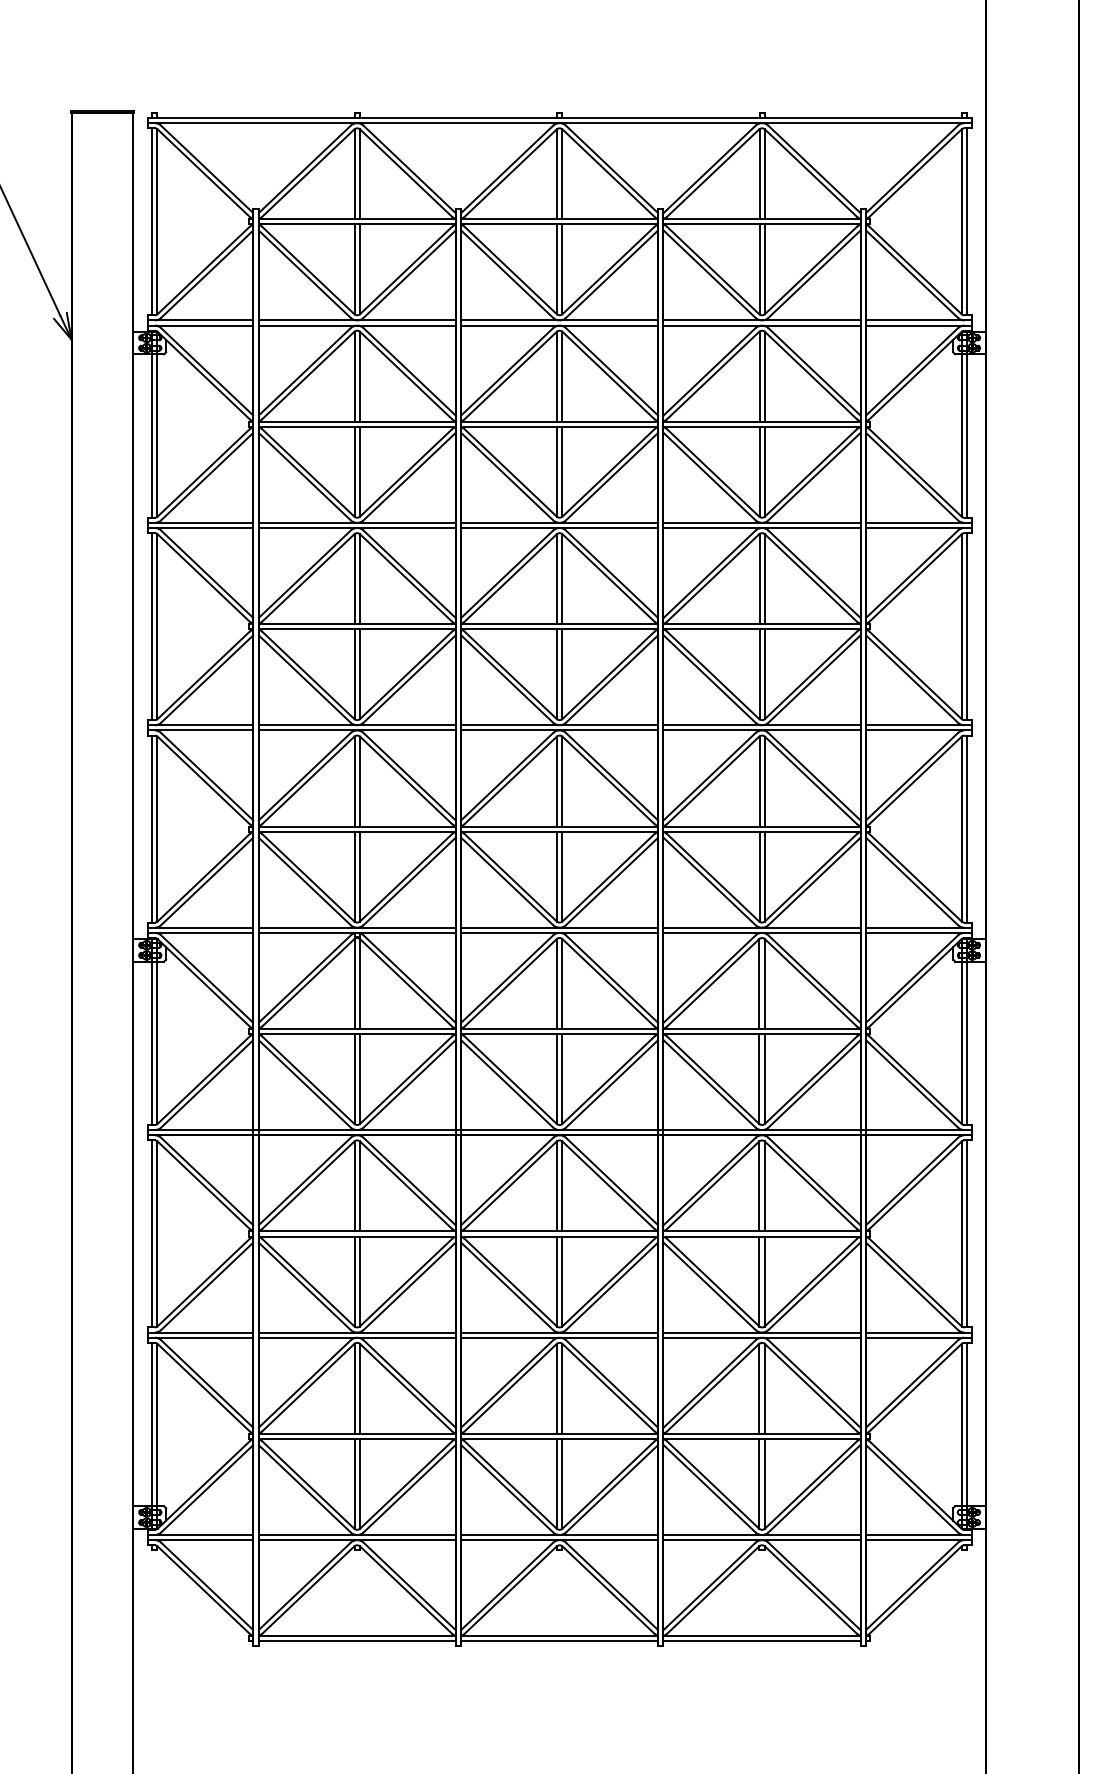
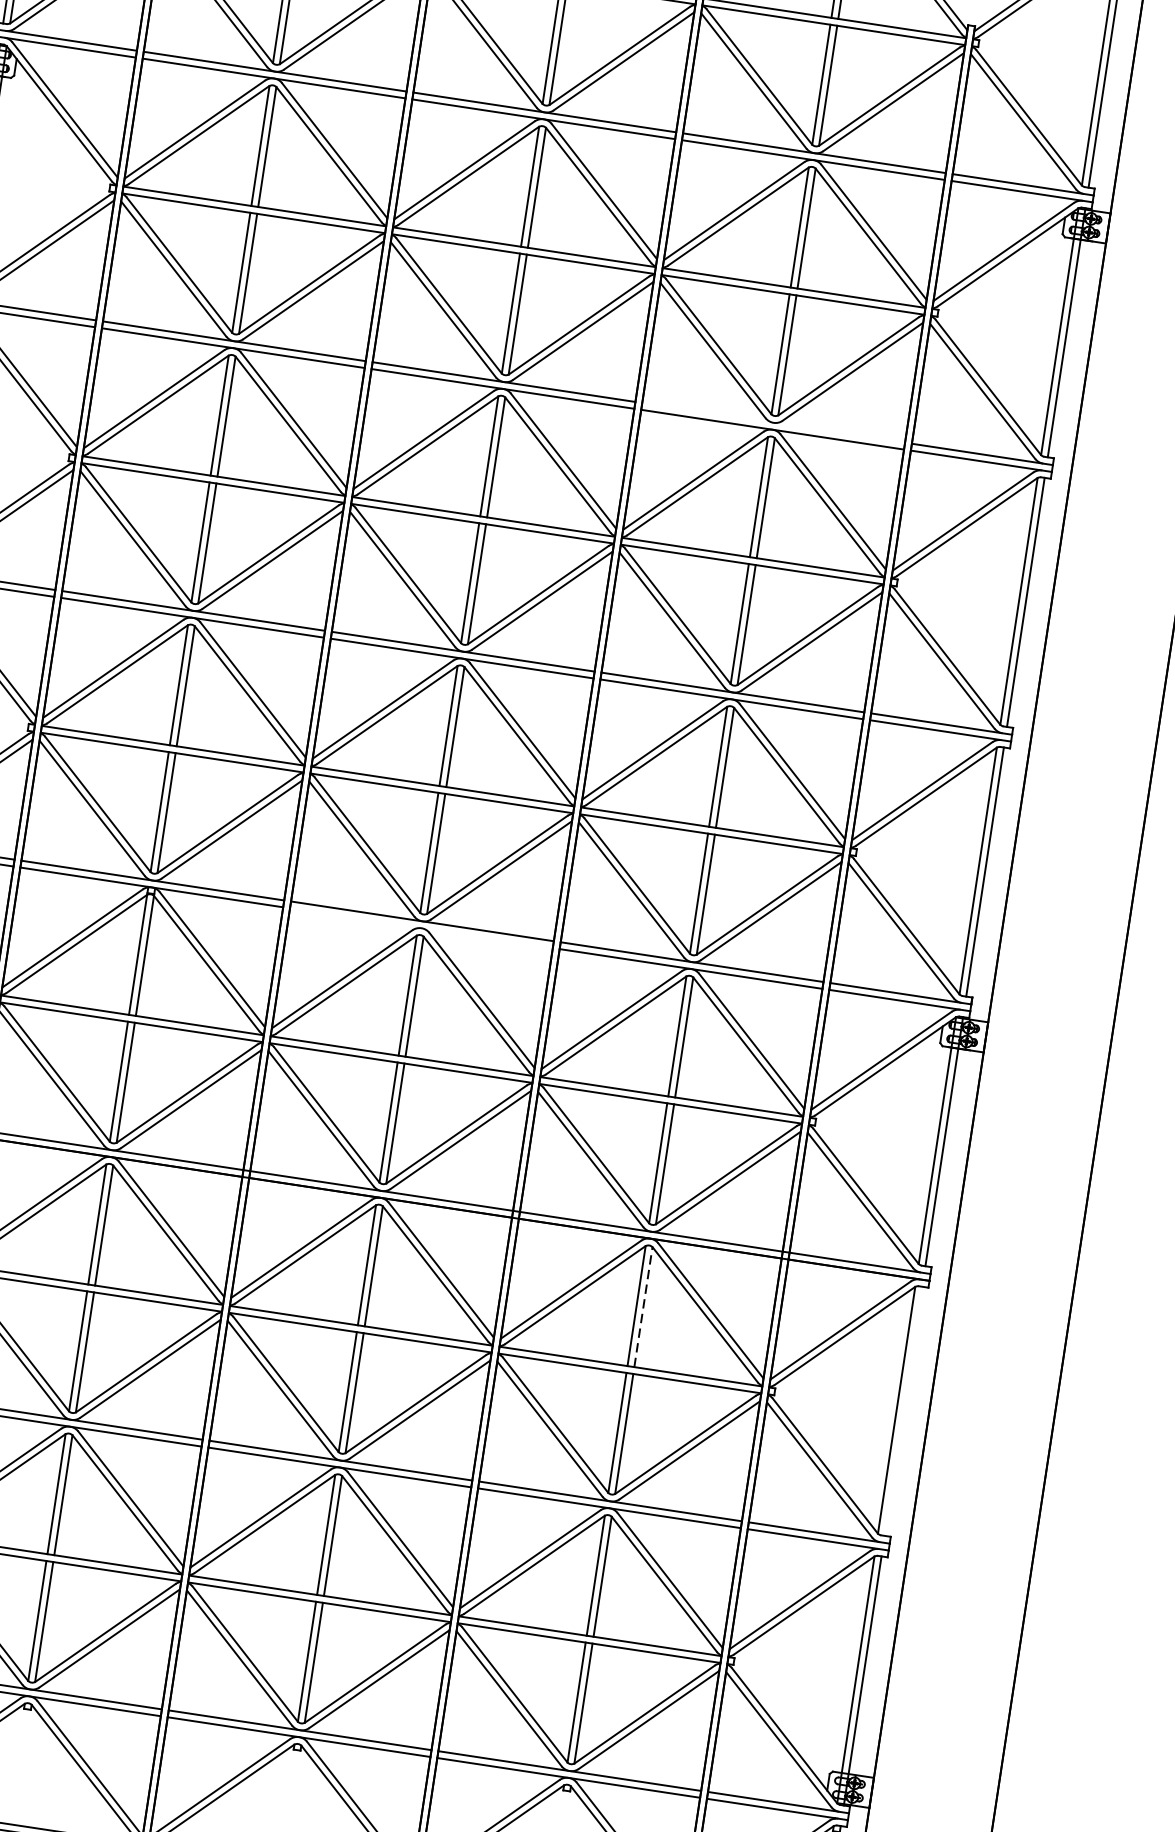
line: (761, 522) -> (773, 422), removed
line: (559, 932) -> (421, 927), removed
line: (764, 1185) -> (643, 1306), solid -> dashed
line: (967, 1233) -> (904, 1410), removed

